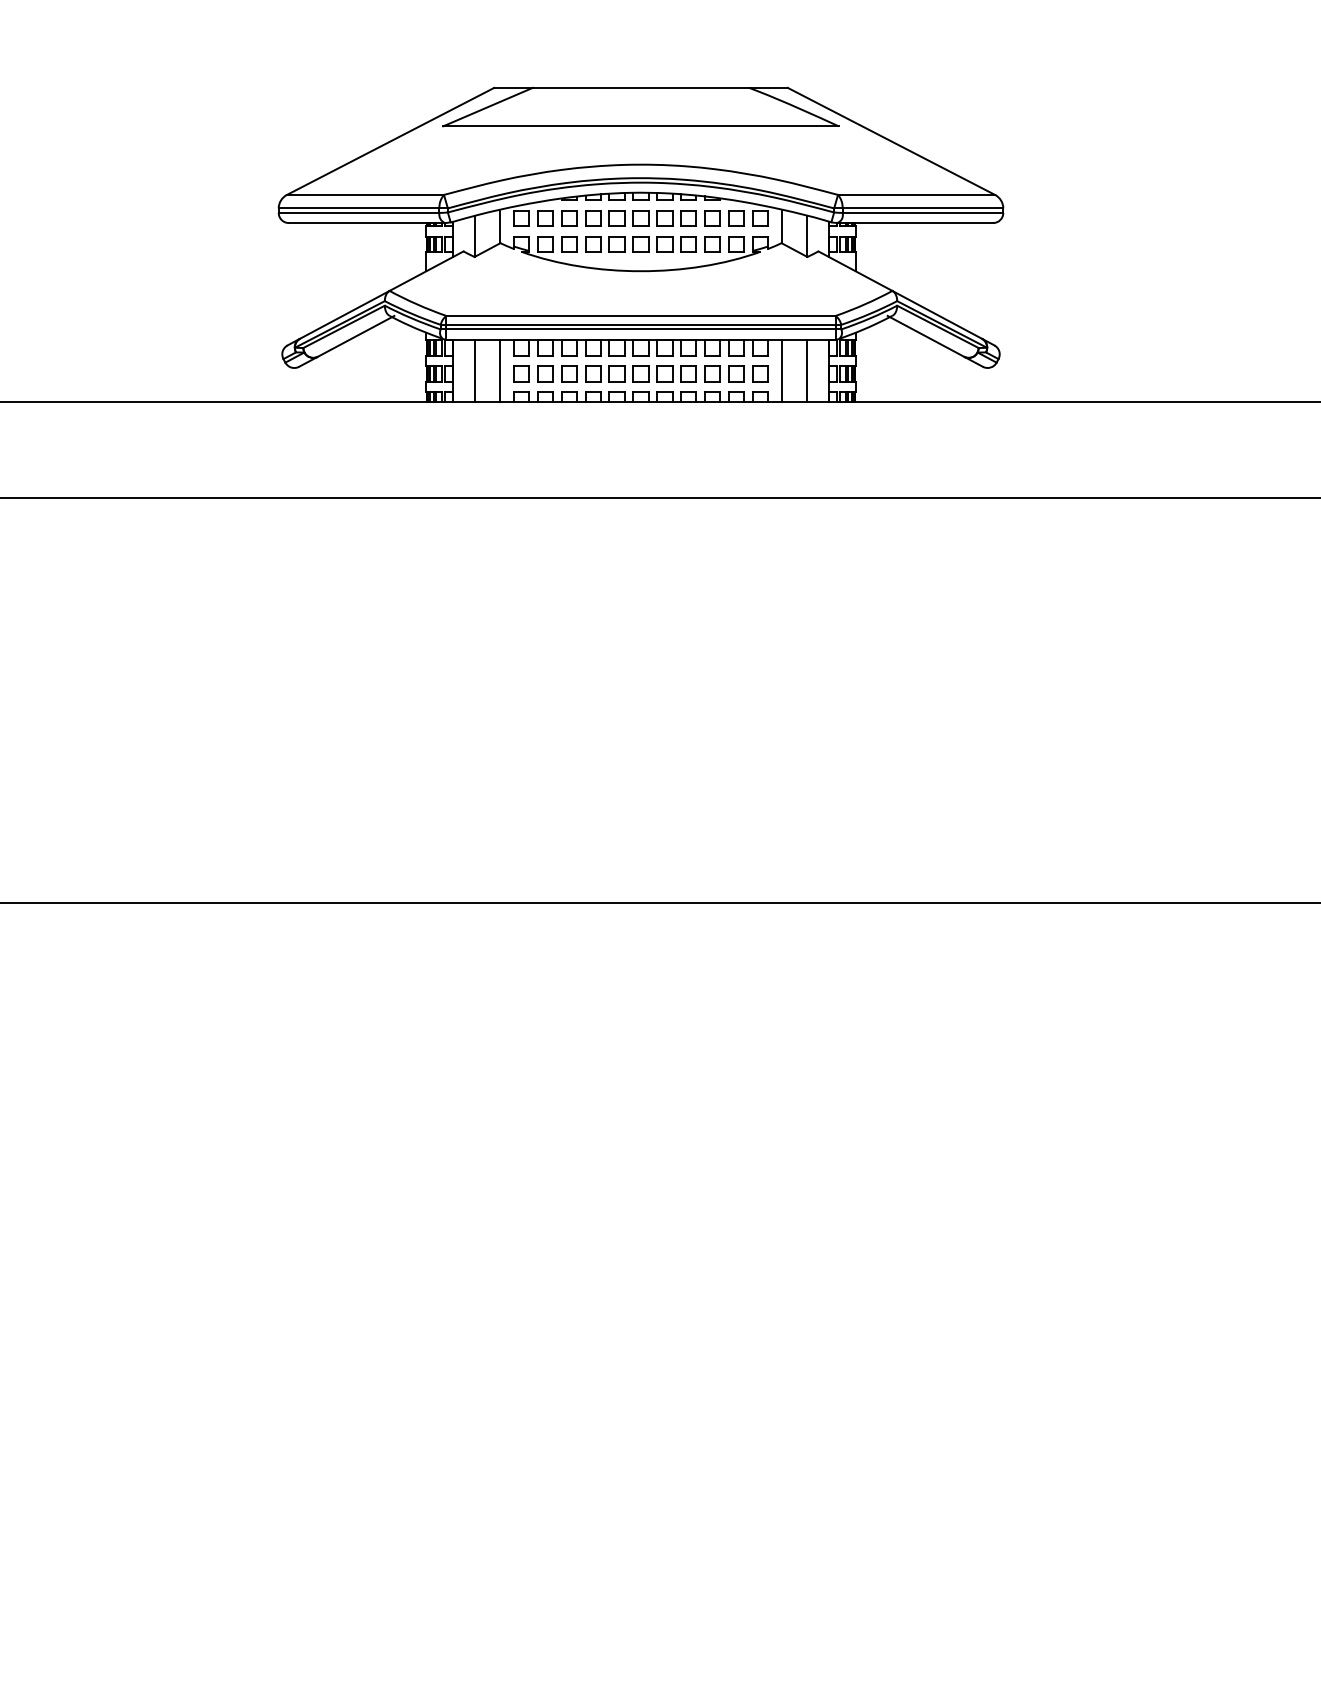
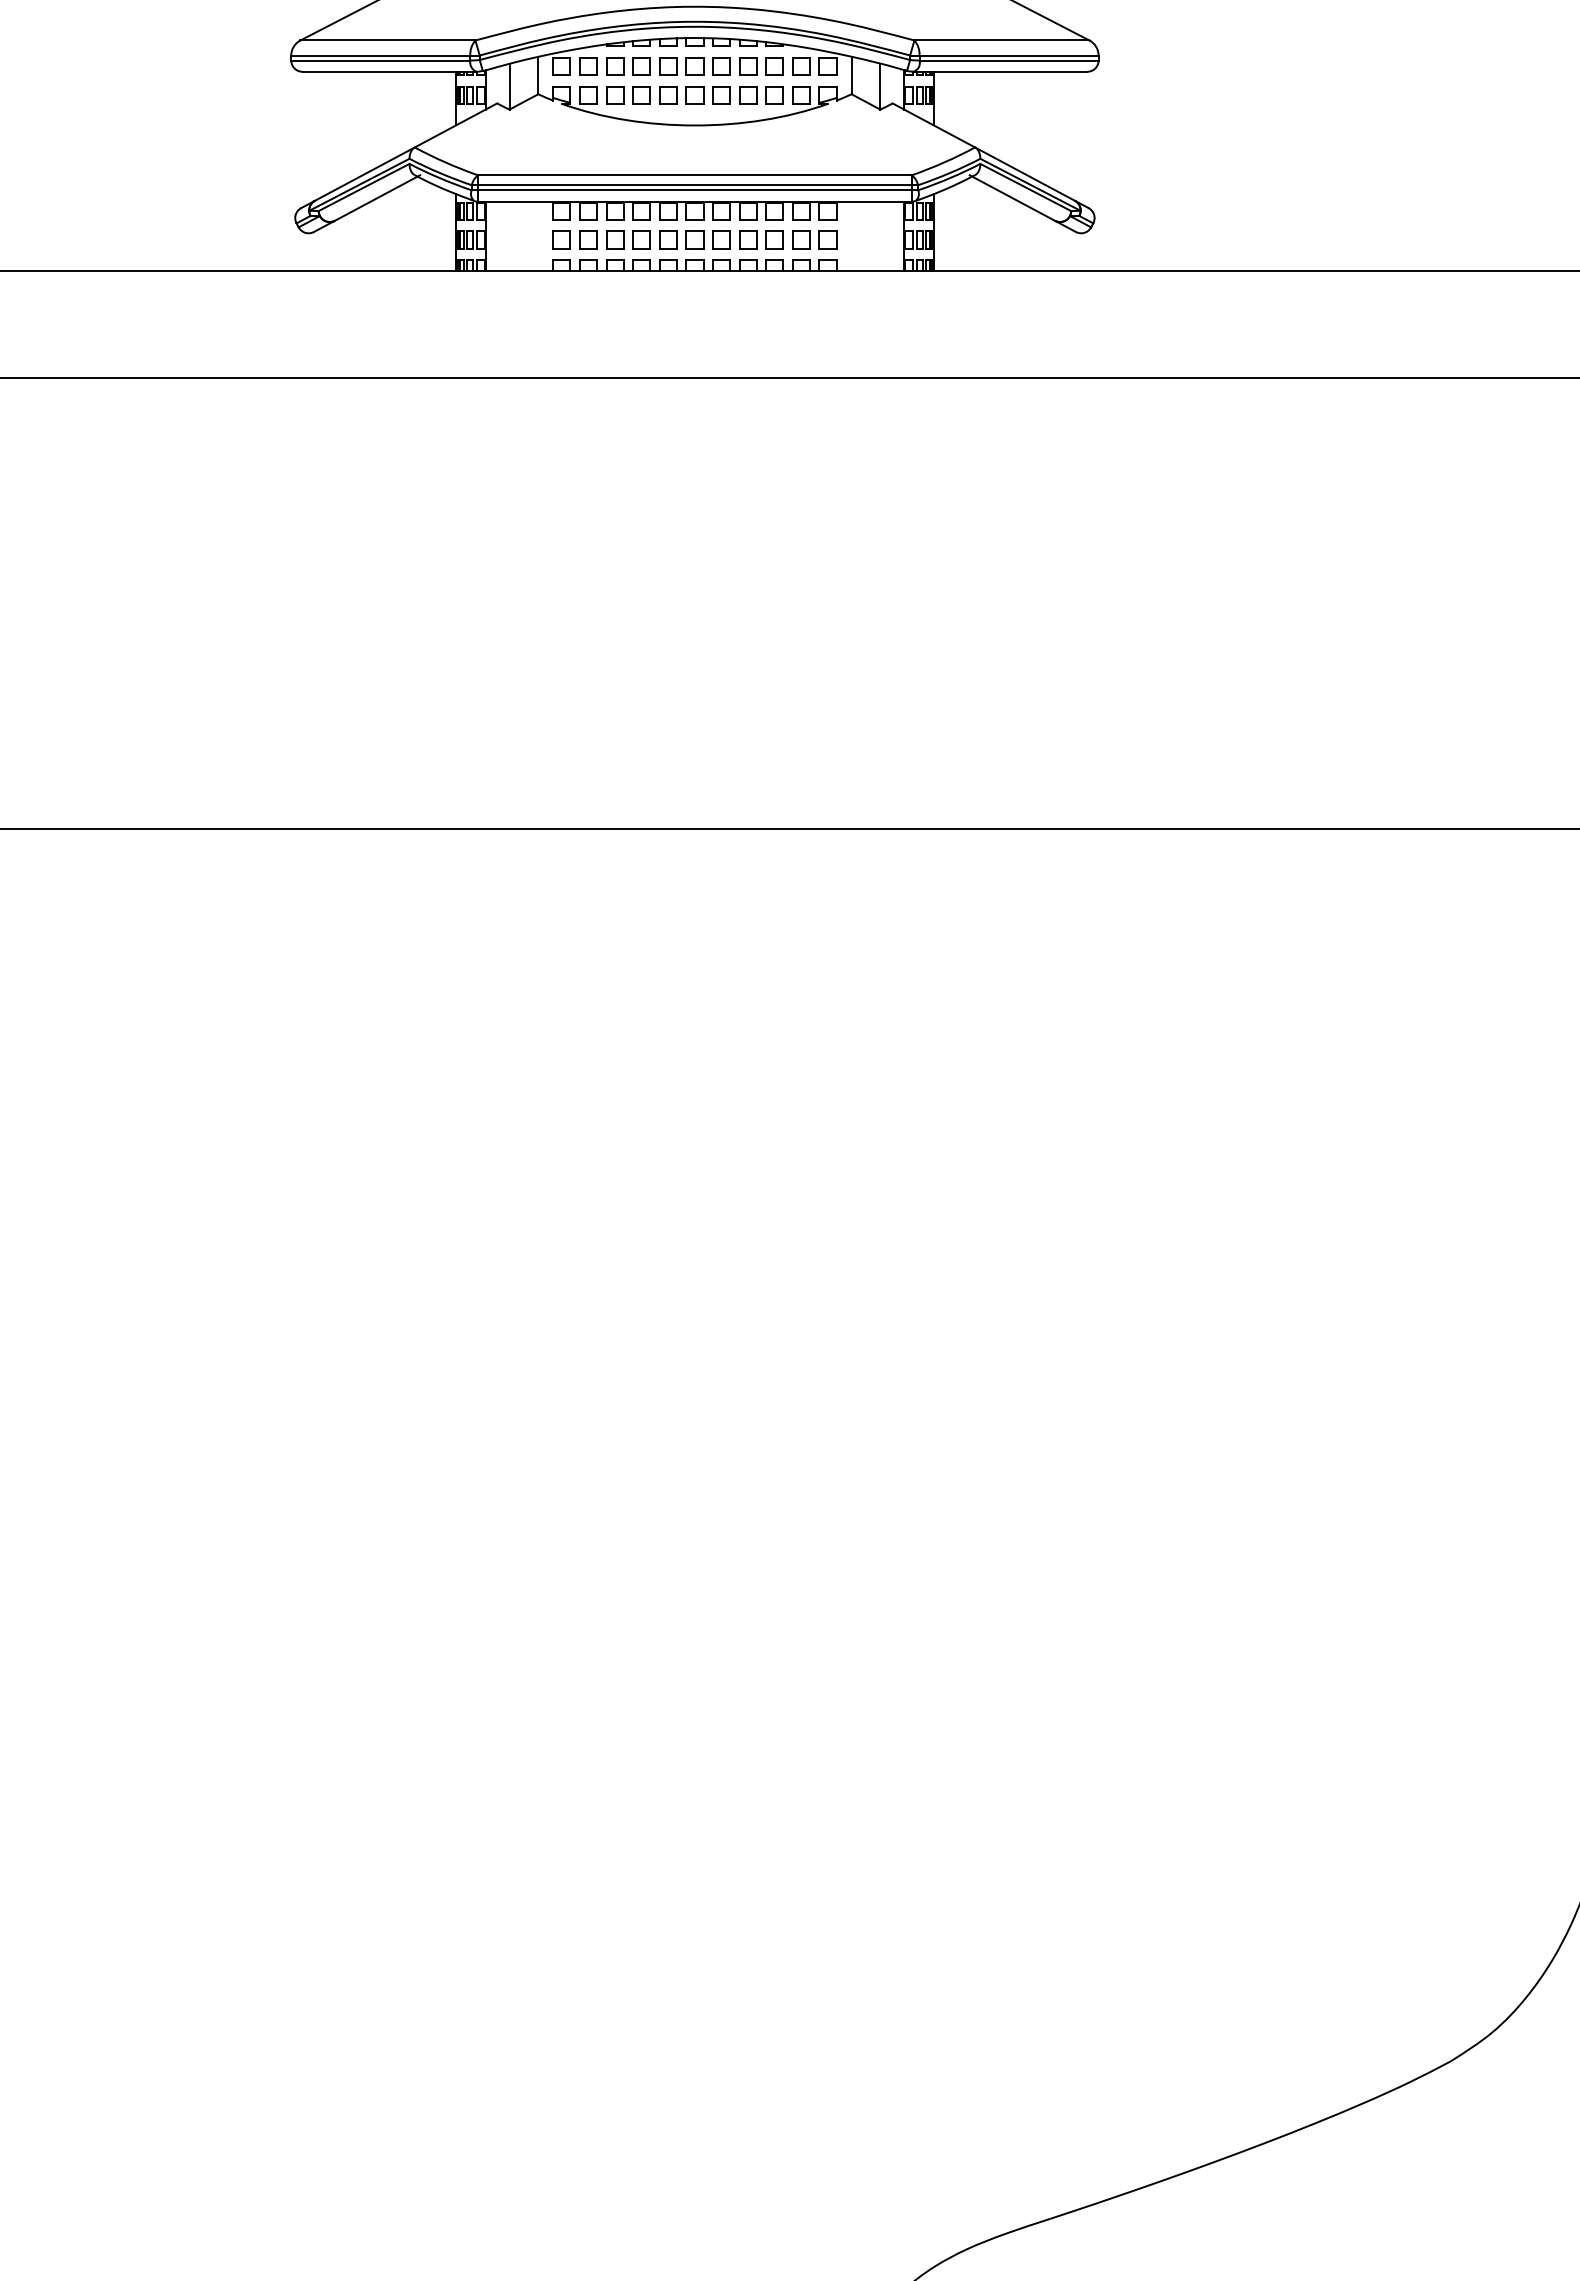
line: (474, 369) -> (509, 235), removed
line: (500, 369) -> (538, 235), removed
line: (781, 369) -> (851, 235), removed
line: (807, 369) -> (880, 235), removed

